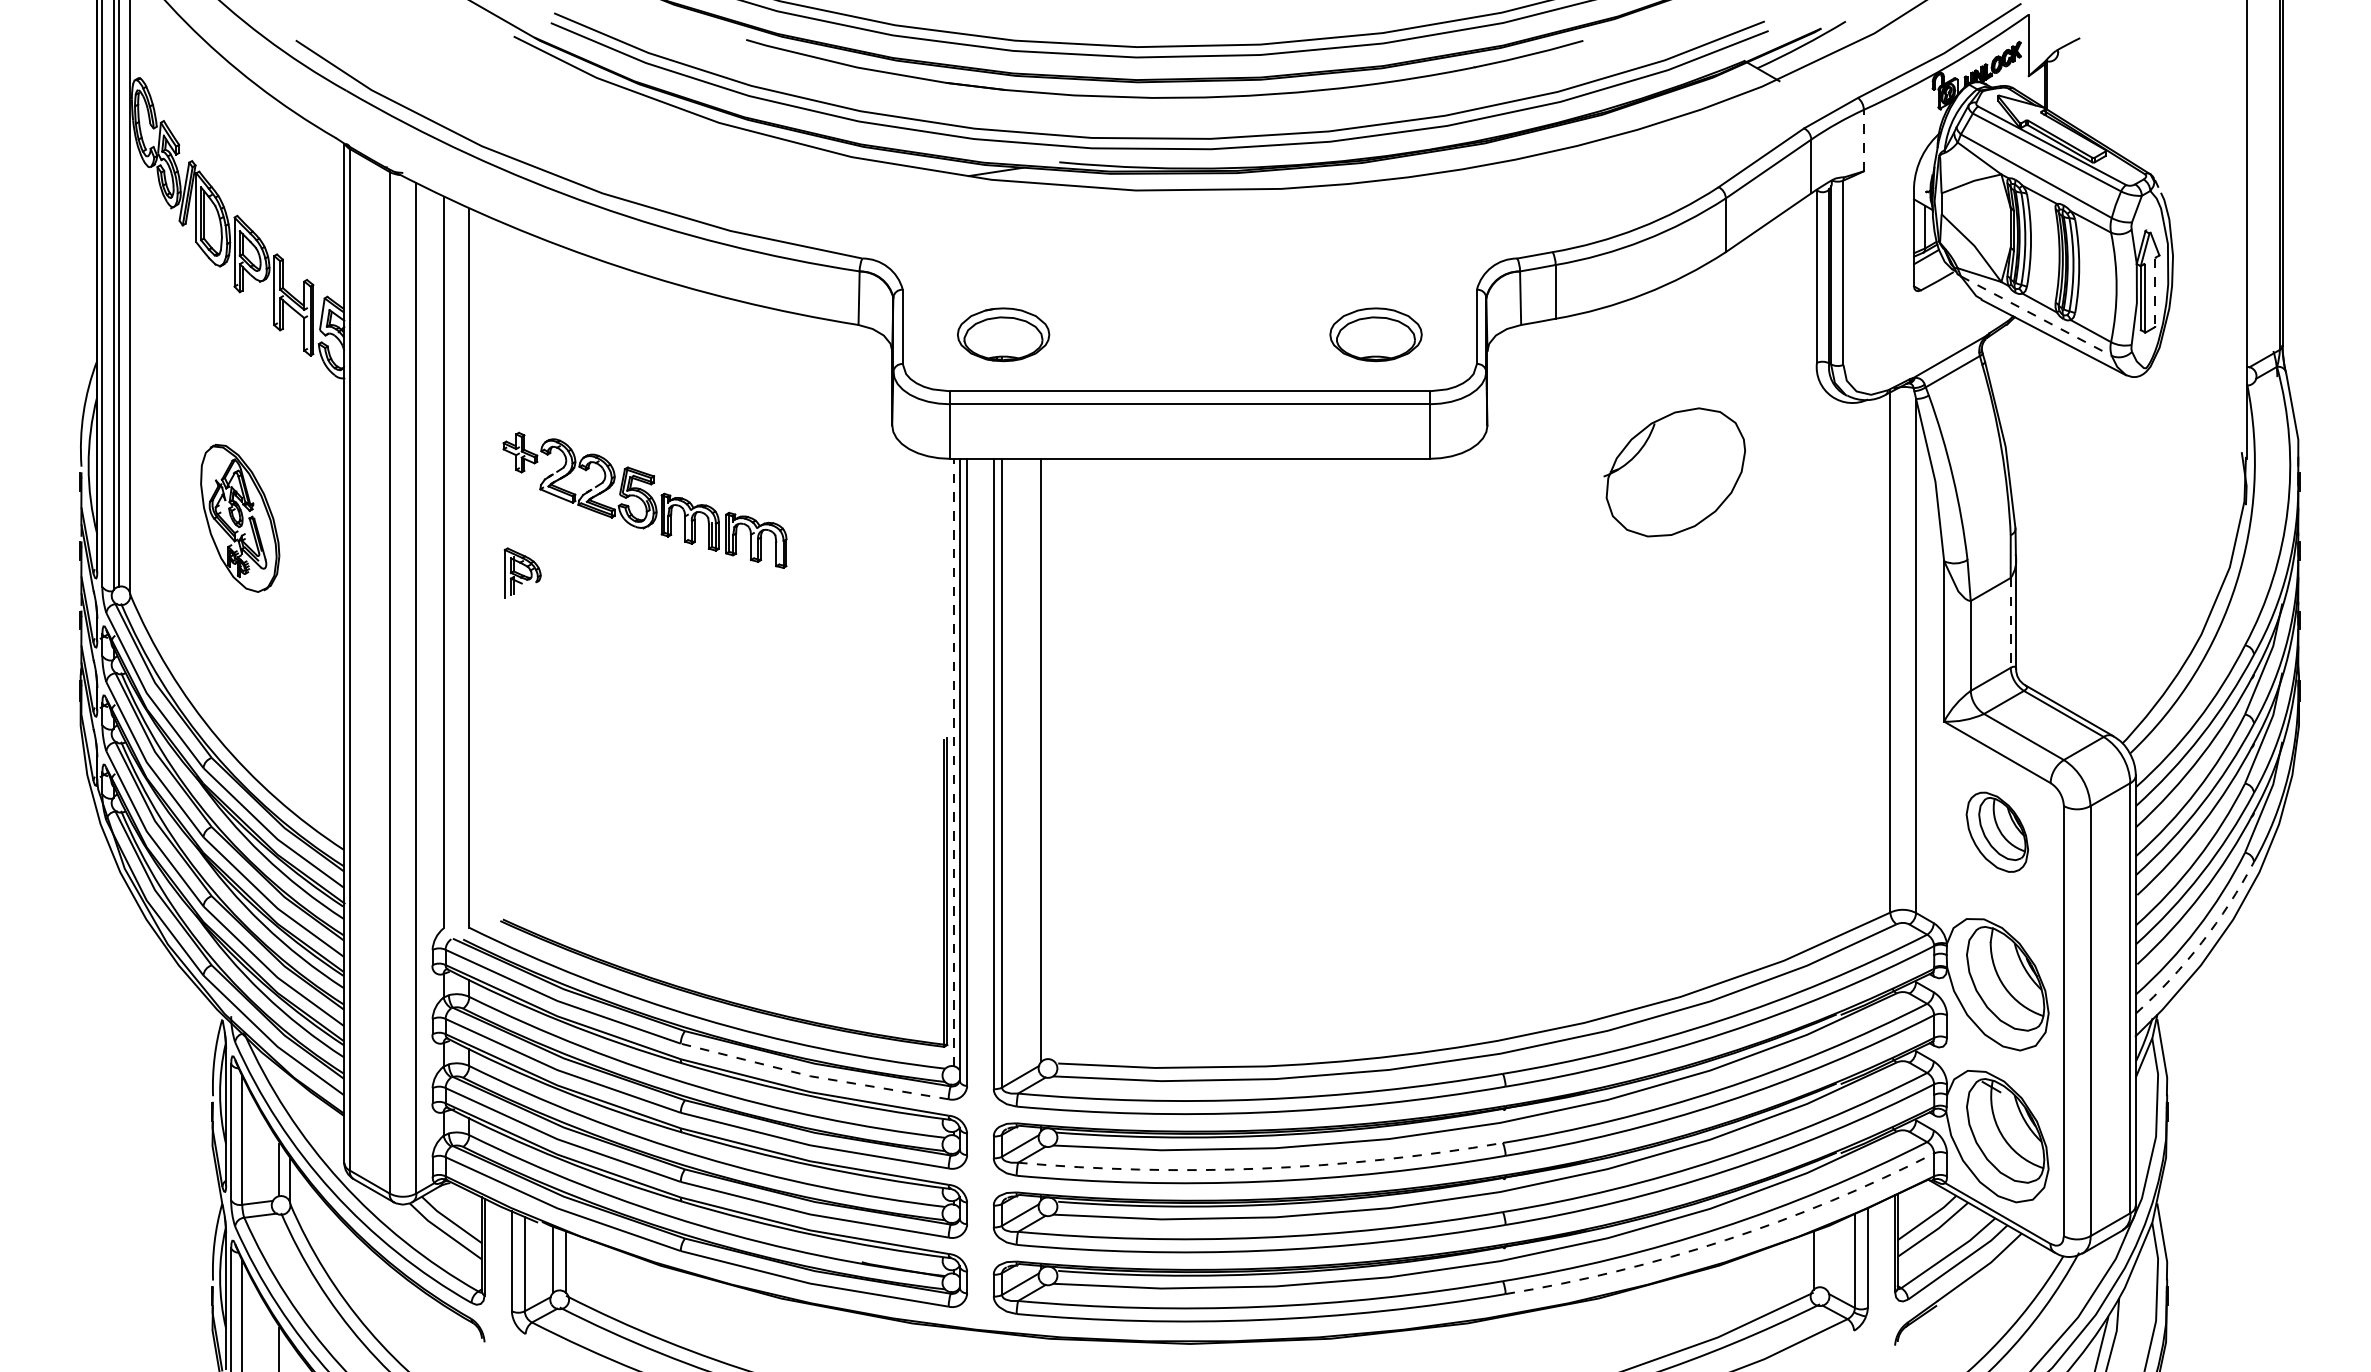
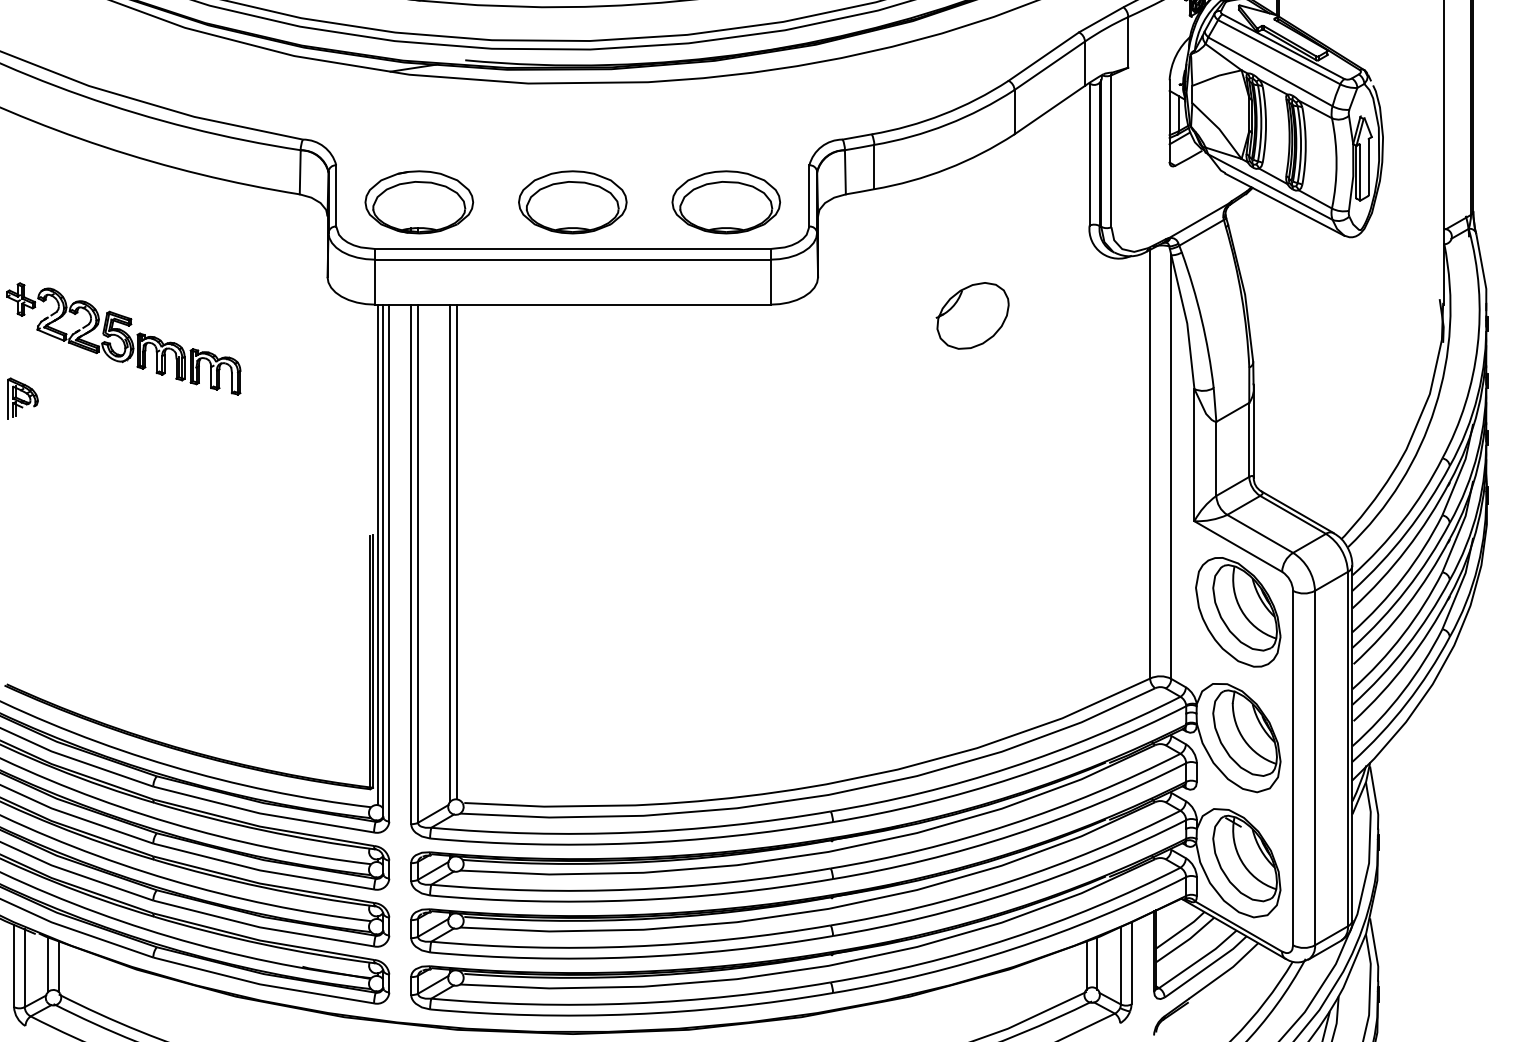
line: (1863, 140) -> (1127, 42), dashed -> solid
line: (2155, 292) -> (1368, 167), dashed -> solid
line: (2036, 316) -> (1270, 187), dashed -> solid
part: (1003, 334) -> (419, 202), size x1.43
part: (1189, 334) -> (572, 202), added
part: (1375, 334) -> (725, 202), size x1.43
part: (1674, 472) -> (972, 315), size x0.62
line: (2010, 622) -> (1249, 439), dashed -> solid
line: (1049, 758) -> (457, 551), added
line: (953, 762) -> (378, 554), dashed -> solid
part: (1997, 832) -> (1238, 612), size x1.67
arc: (2201, 942) -> (1406, 703), dashed -> solid
line: (813, 1076) -> (262, 813), dashed -> solid
arc: (1261, 1168) -> (631, 889), dashed -> solid
arc: (1725, 1240) -> (1014, 948), dashed -> solid
line: (1826, 1257) -> (1097, 962), added

